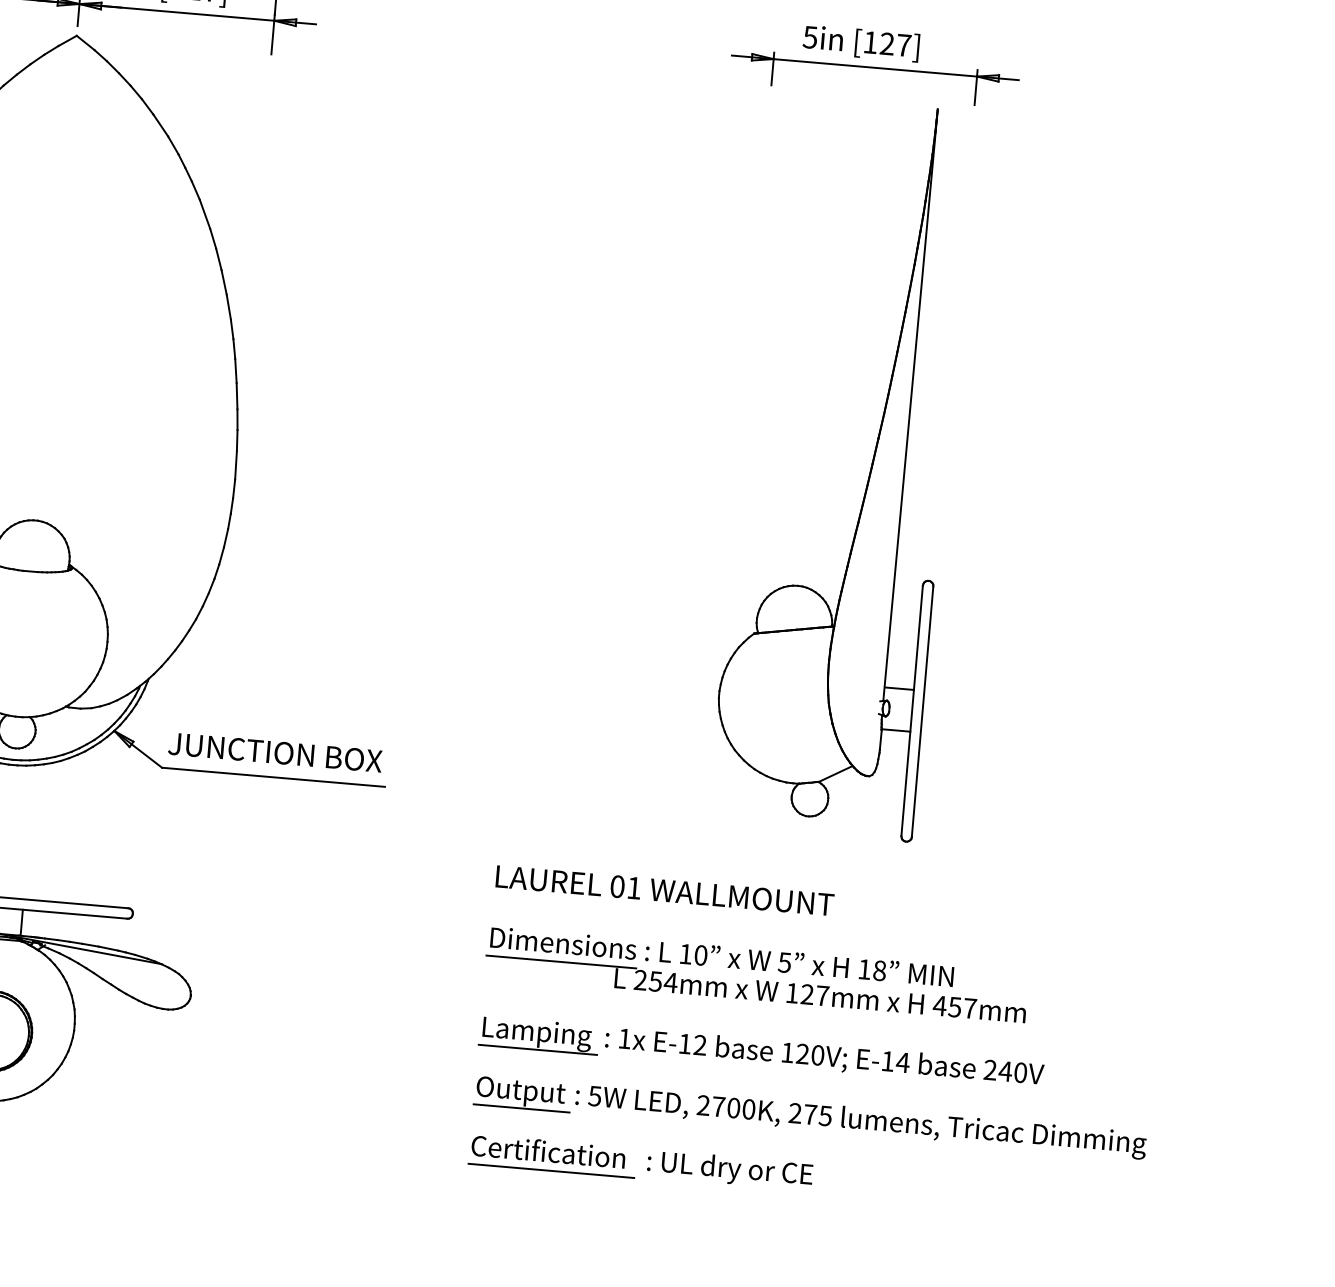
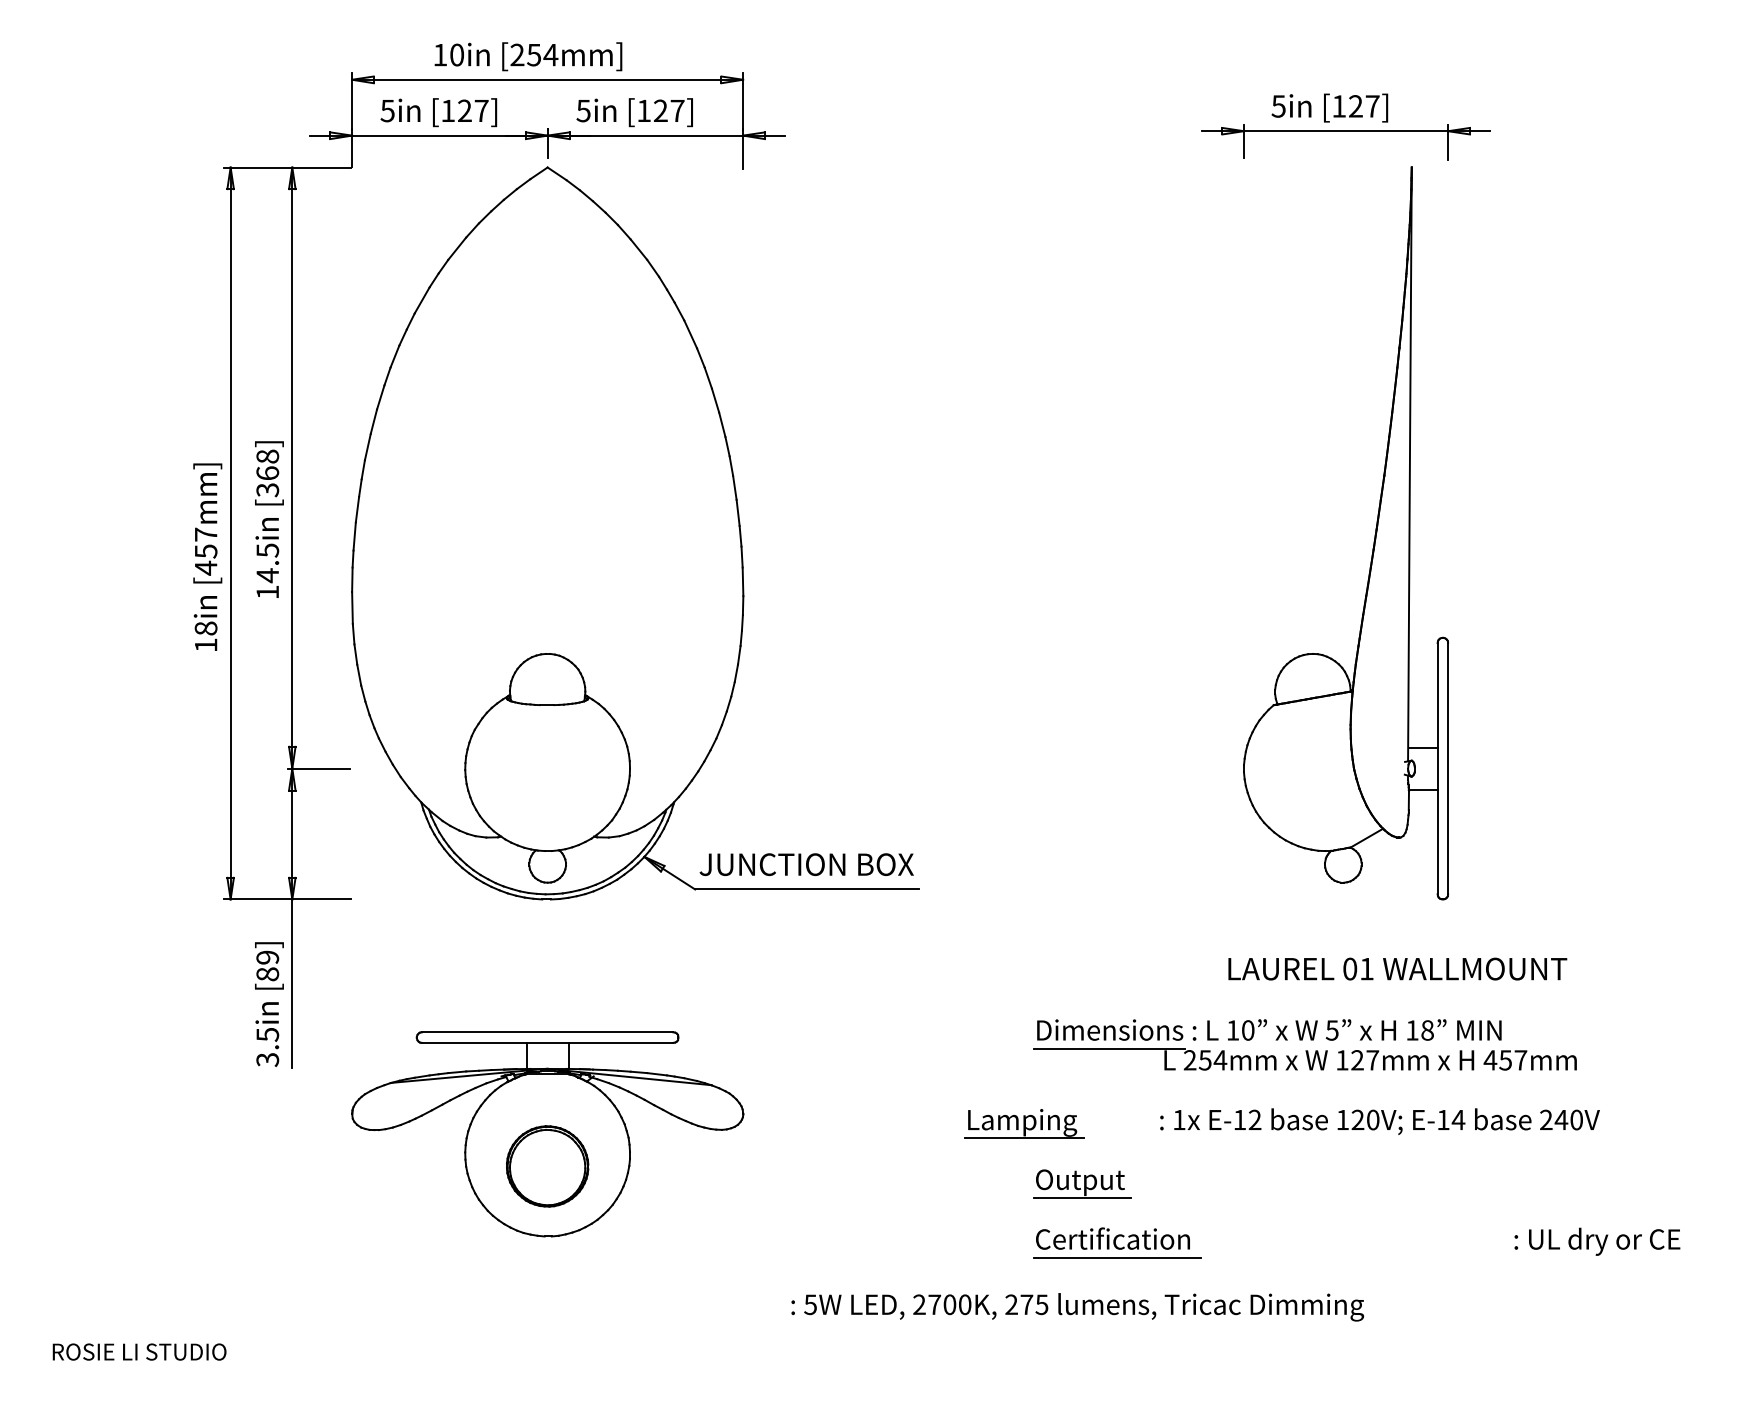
text: (664, 890) -> (1397, 968), moved
part: (538, 1034) -> (1024, 1123), moved
text: (860, 1121) -> (1077, 1307), moved
text: (730, 1169) -> (1597, 1241), moved

